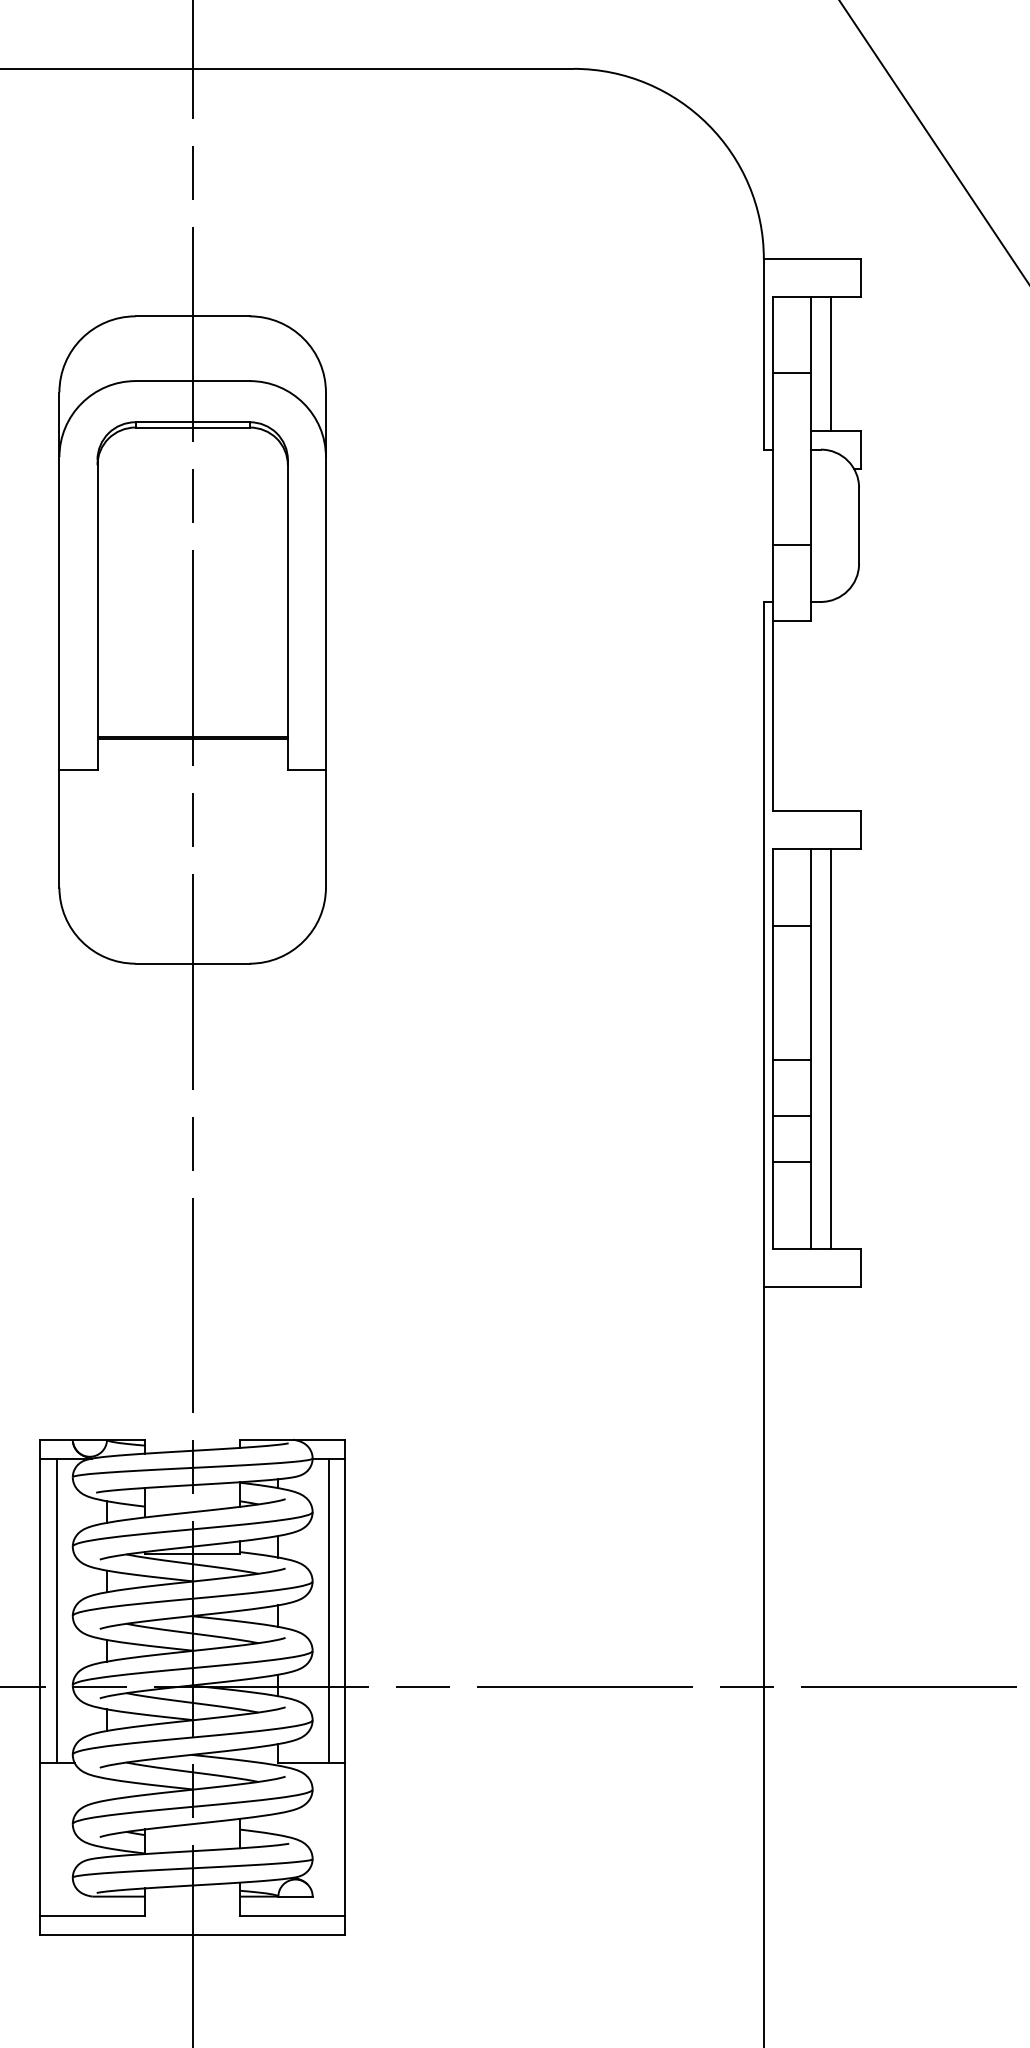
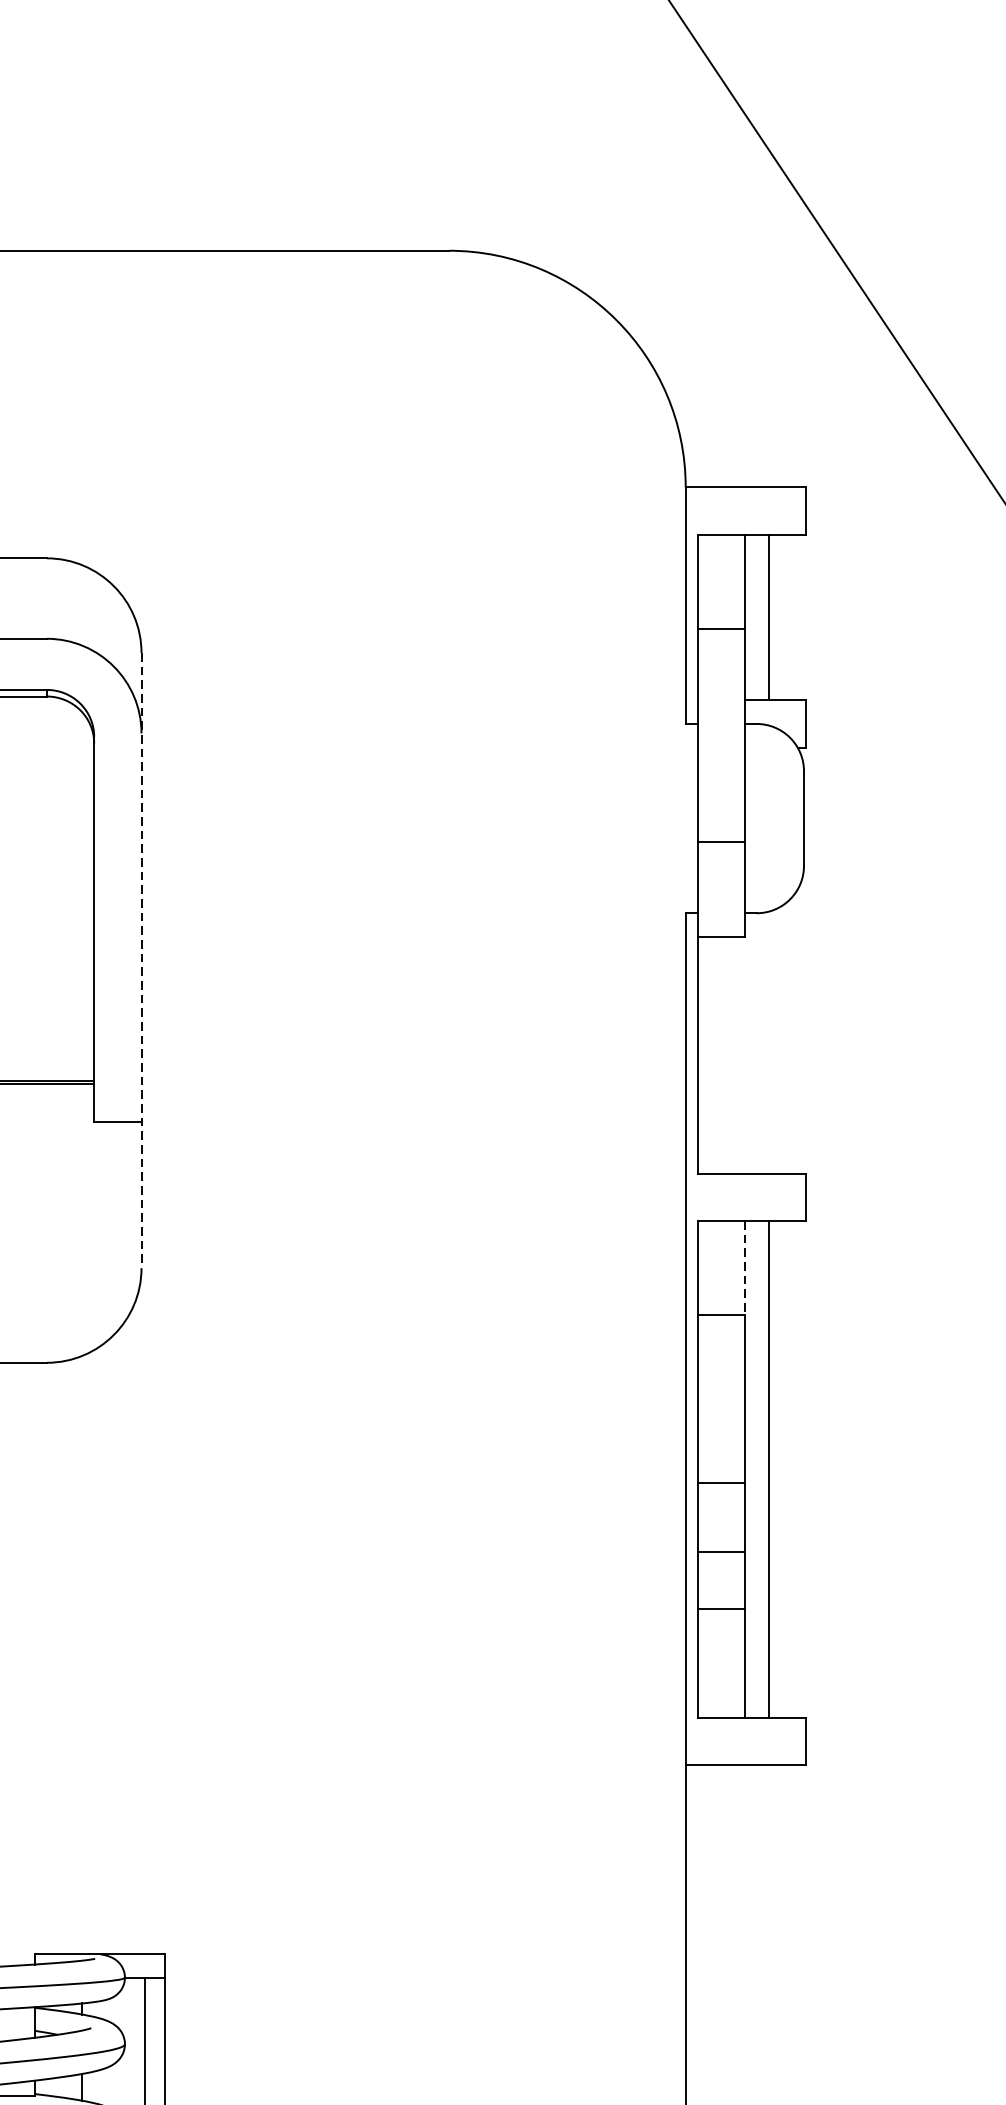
line: (325, 640) -> (140, 961), solid -> dashed
line: (811, 888) -> (744, 1269), solid -> dashed

